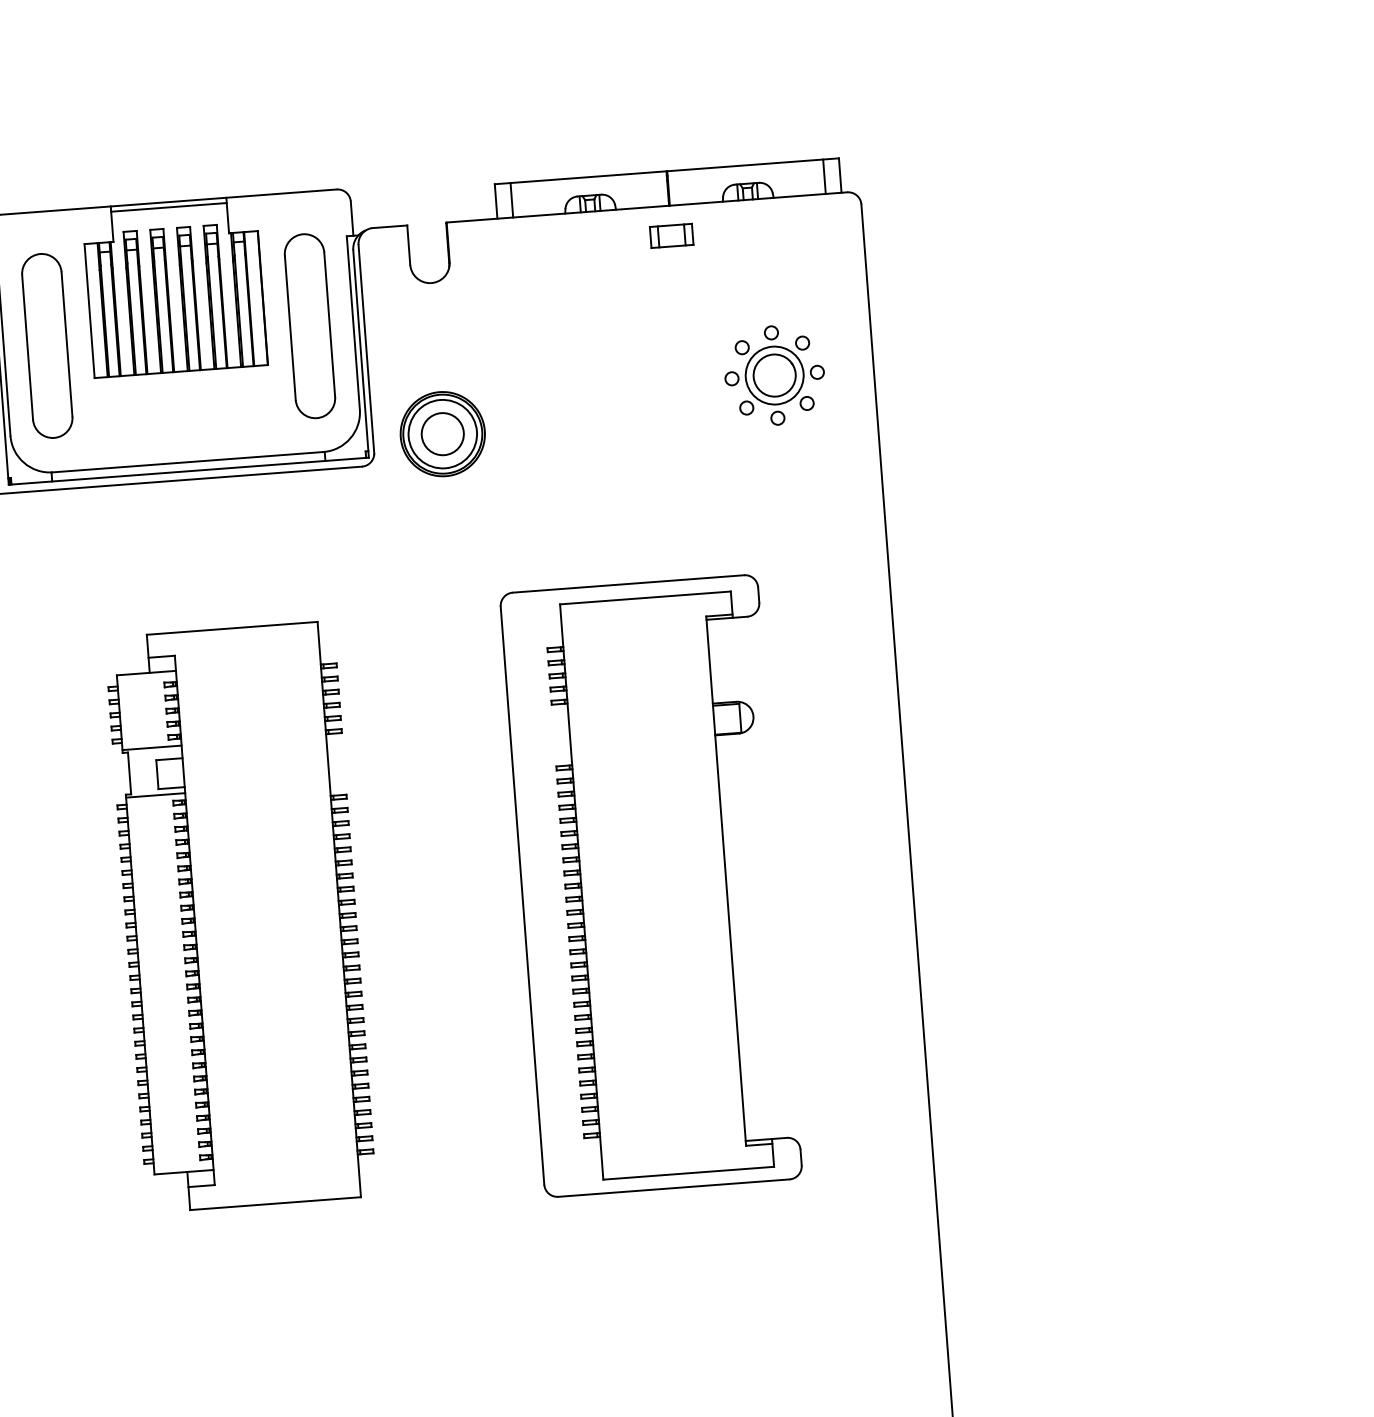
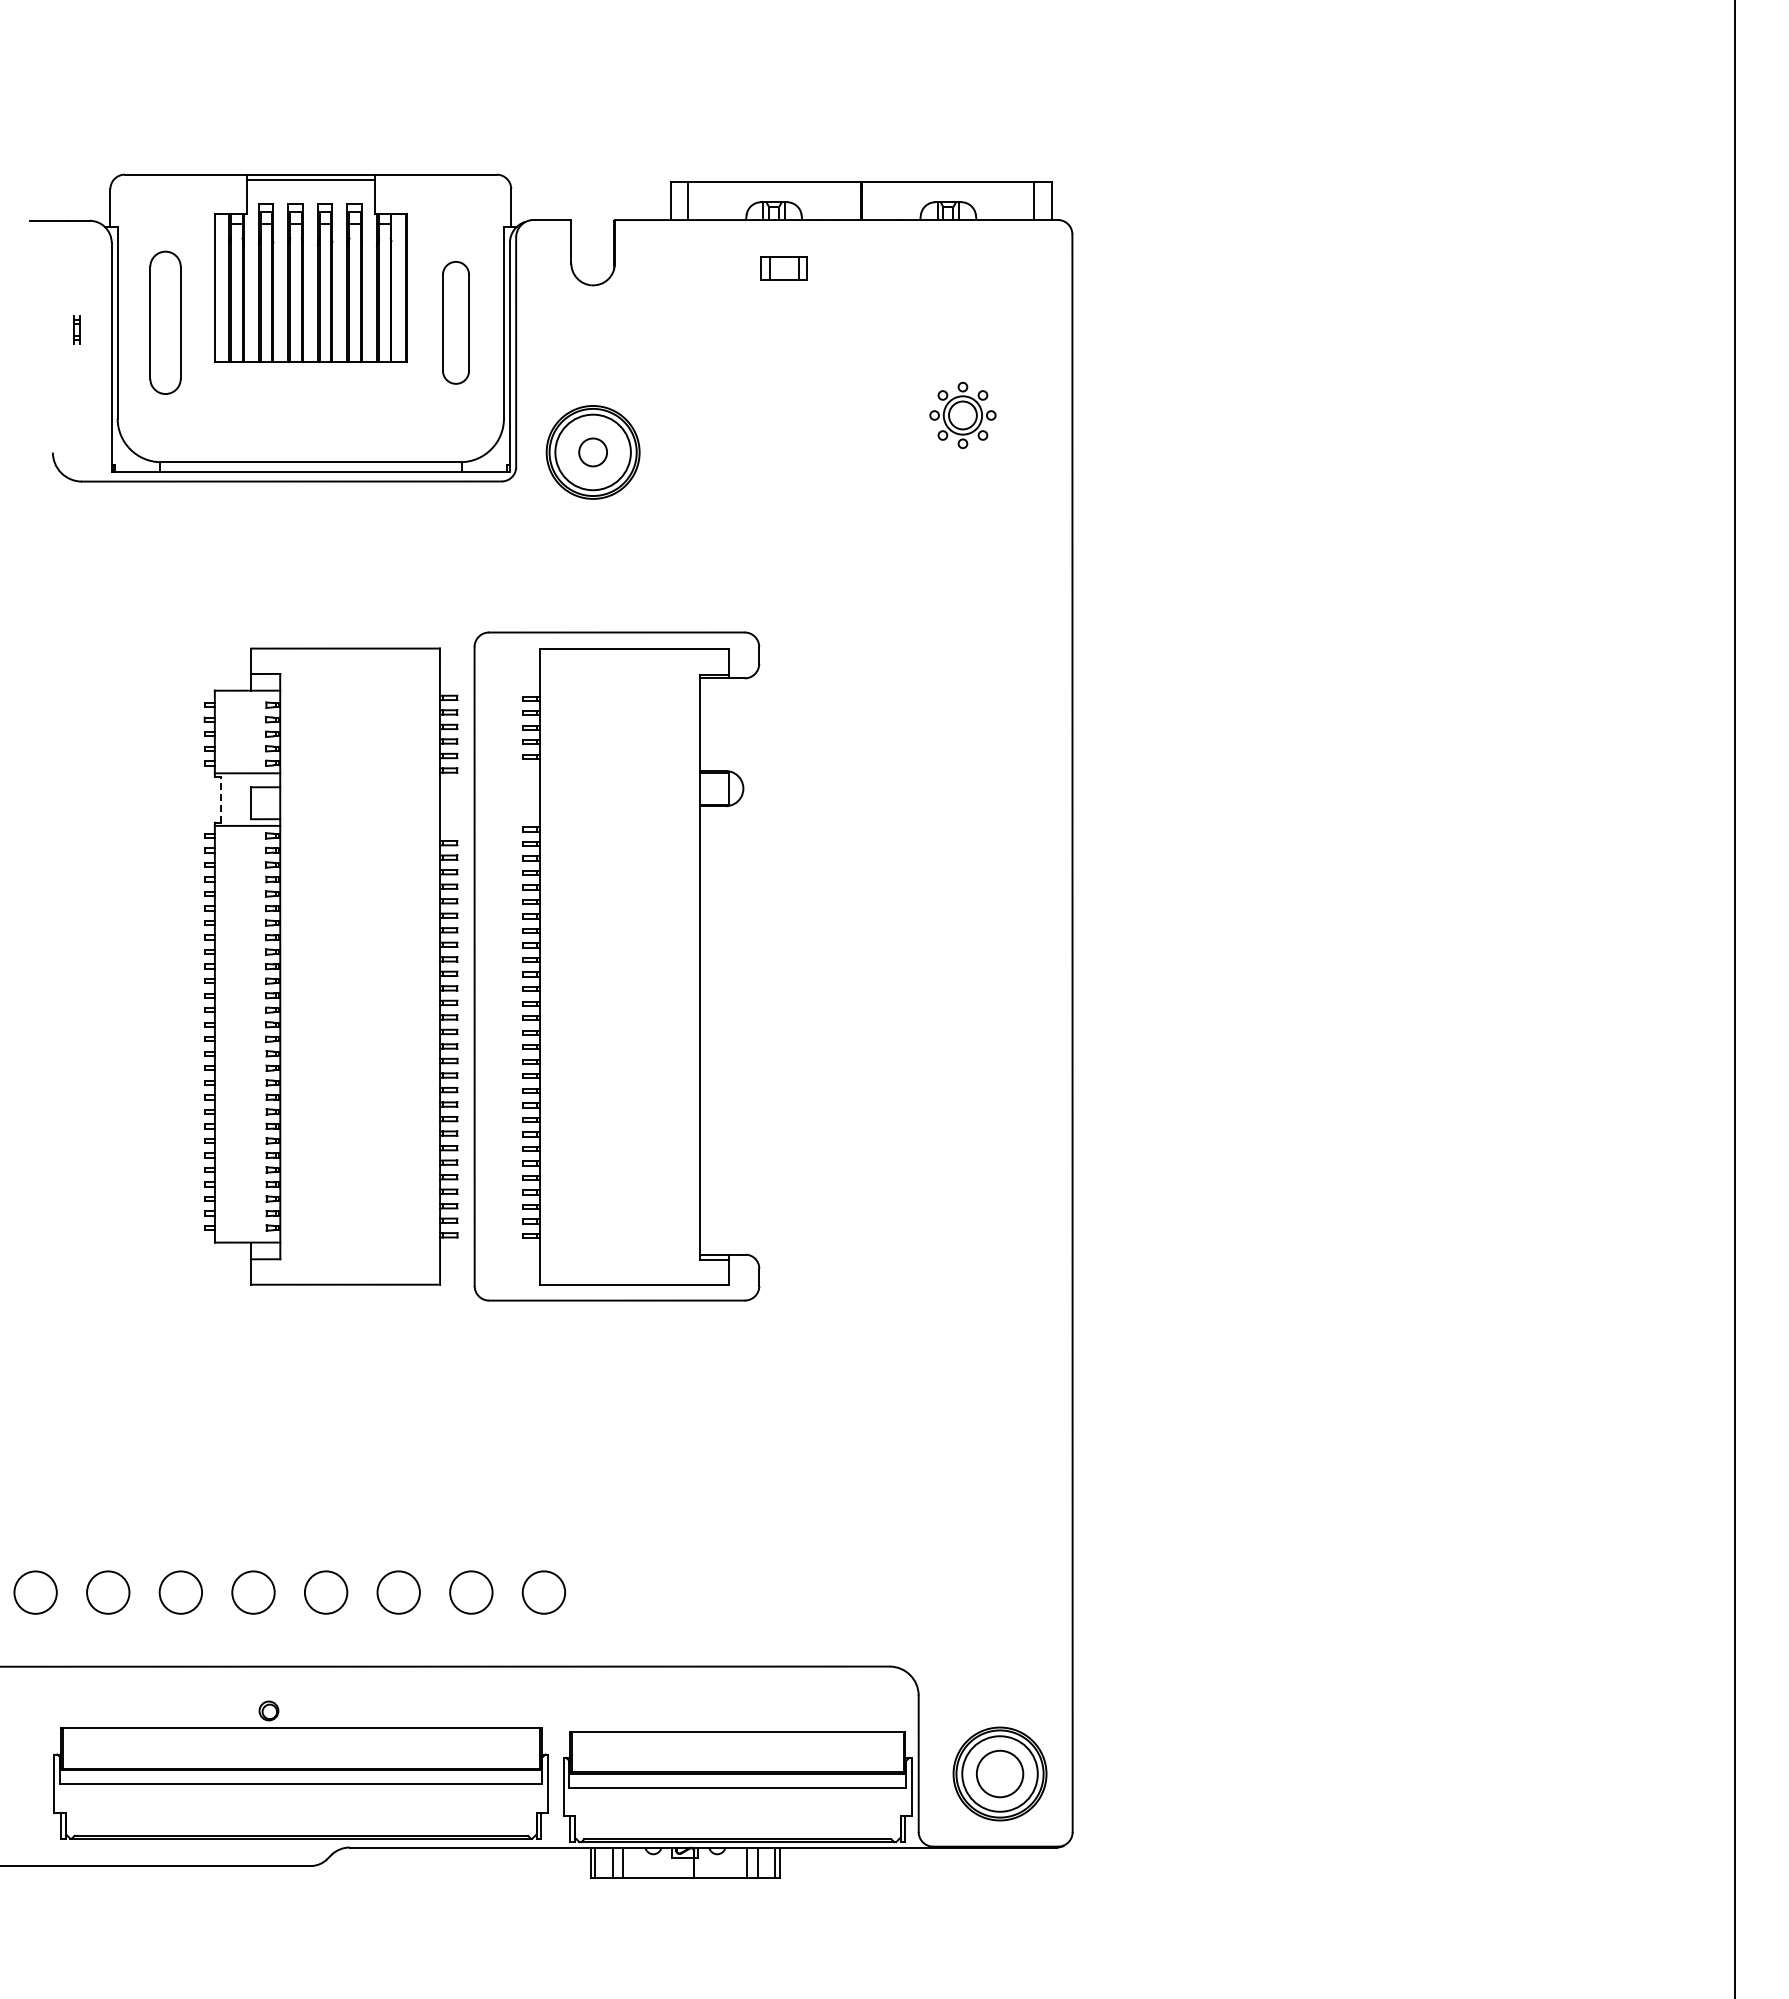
part: (671, 236) -> (783, 268), moved
part: (309, 326) -> (455, 322), size x0.6
part: (47, 345) -> (165, 322), size x0.7
part: (774, 375) -> (962, 415), size x0.6
circle: (442, 434) -> (592, 452), size x0.6
line: (129, 773) -> (220, 799), solid -> dashed
part: (650, 886) -> (616, 966), moved

